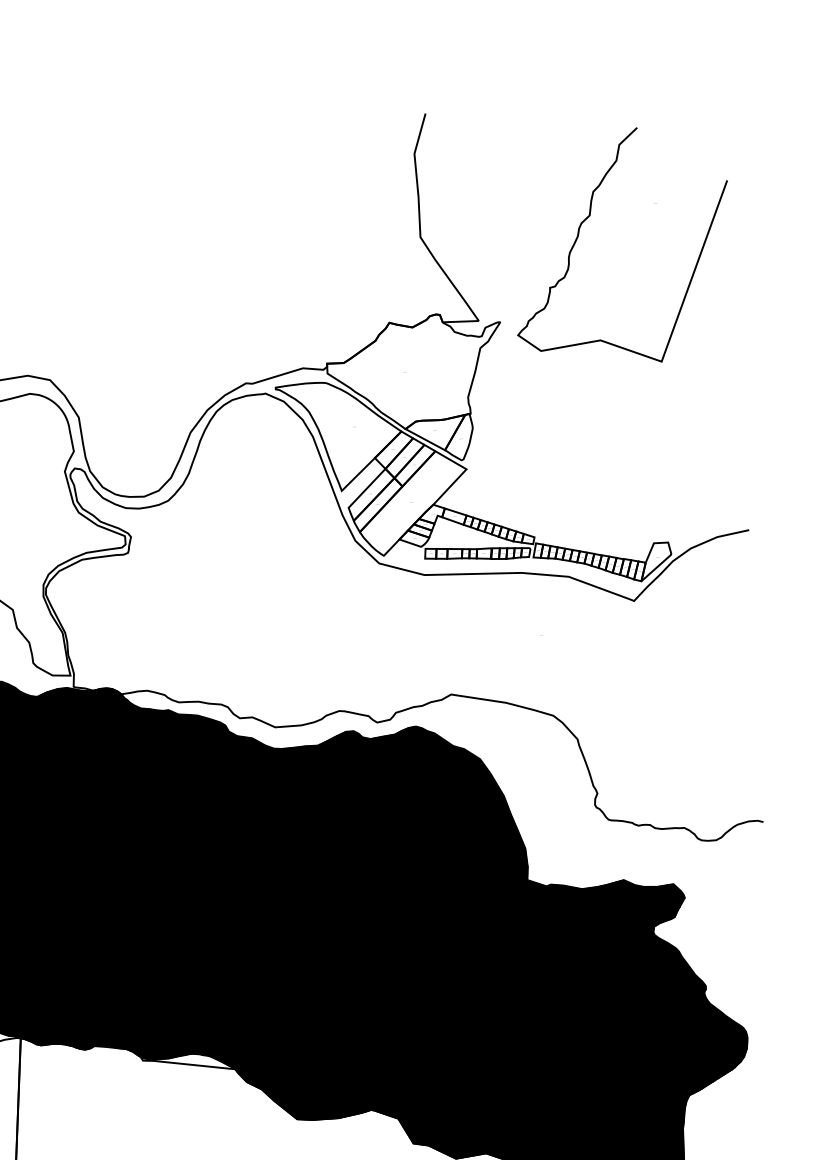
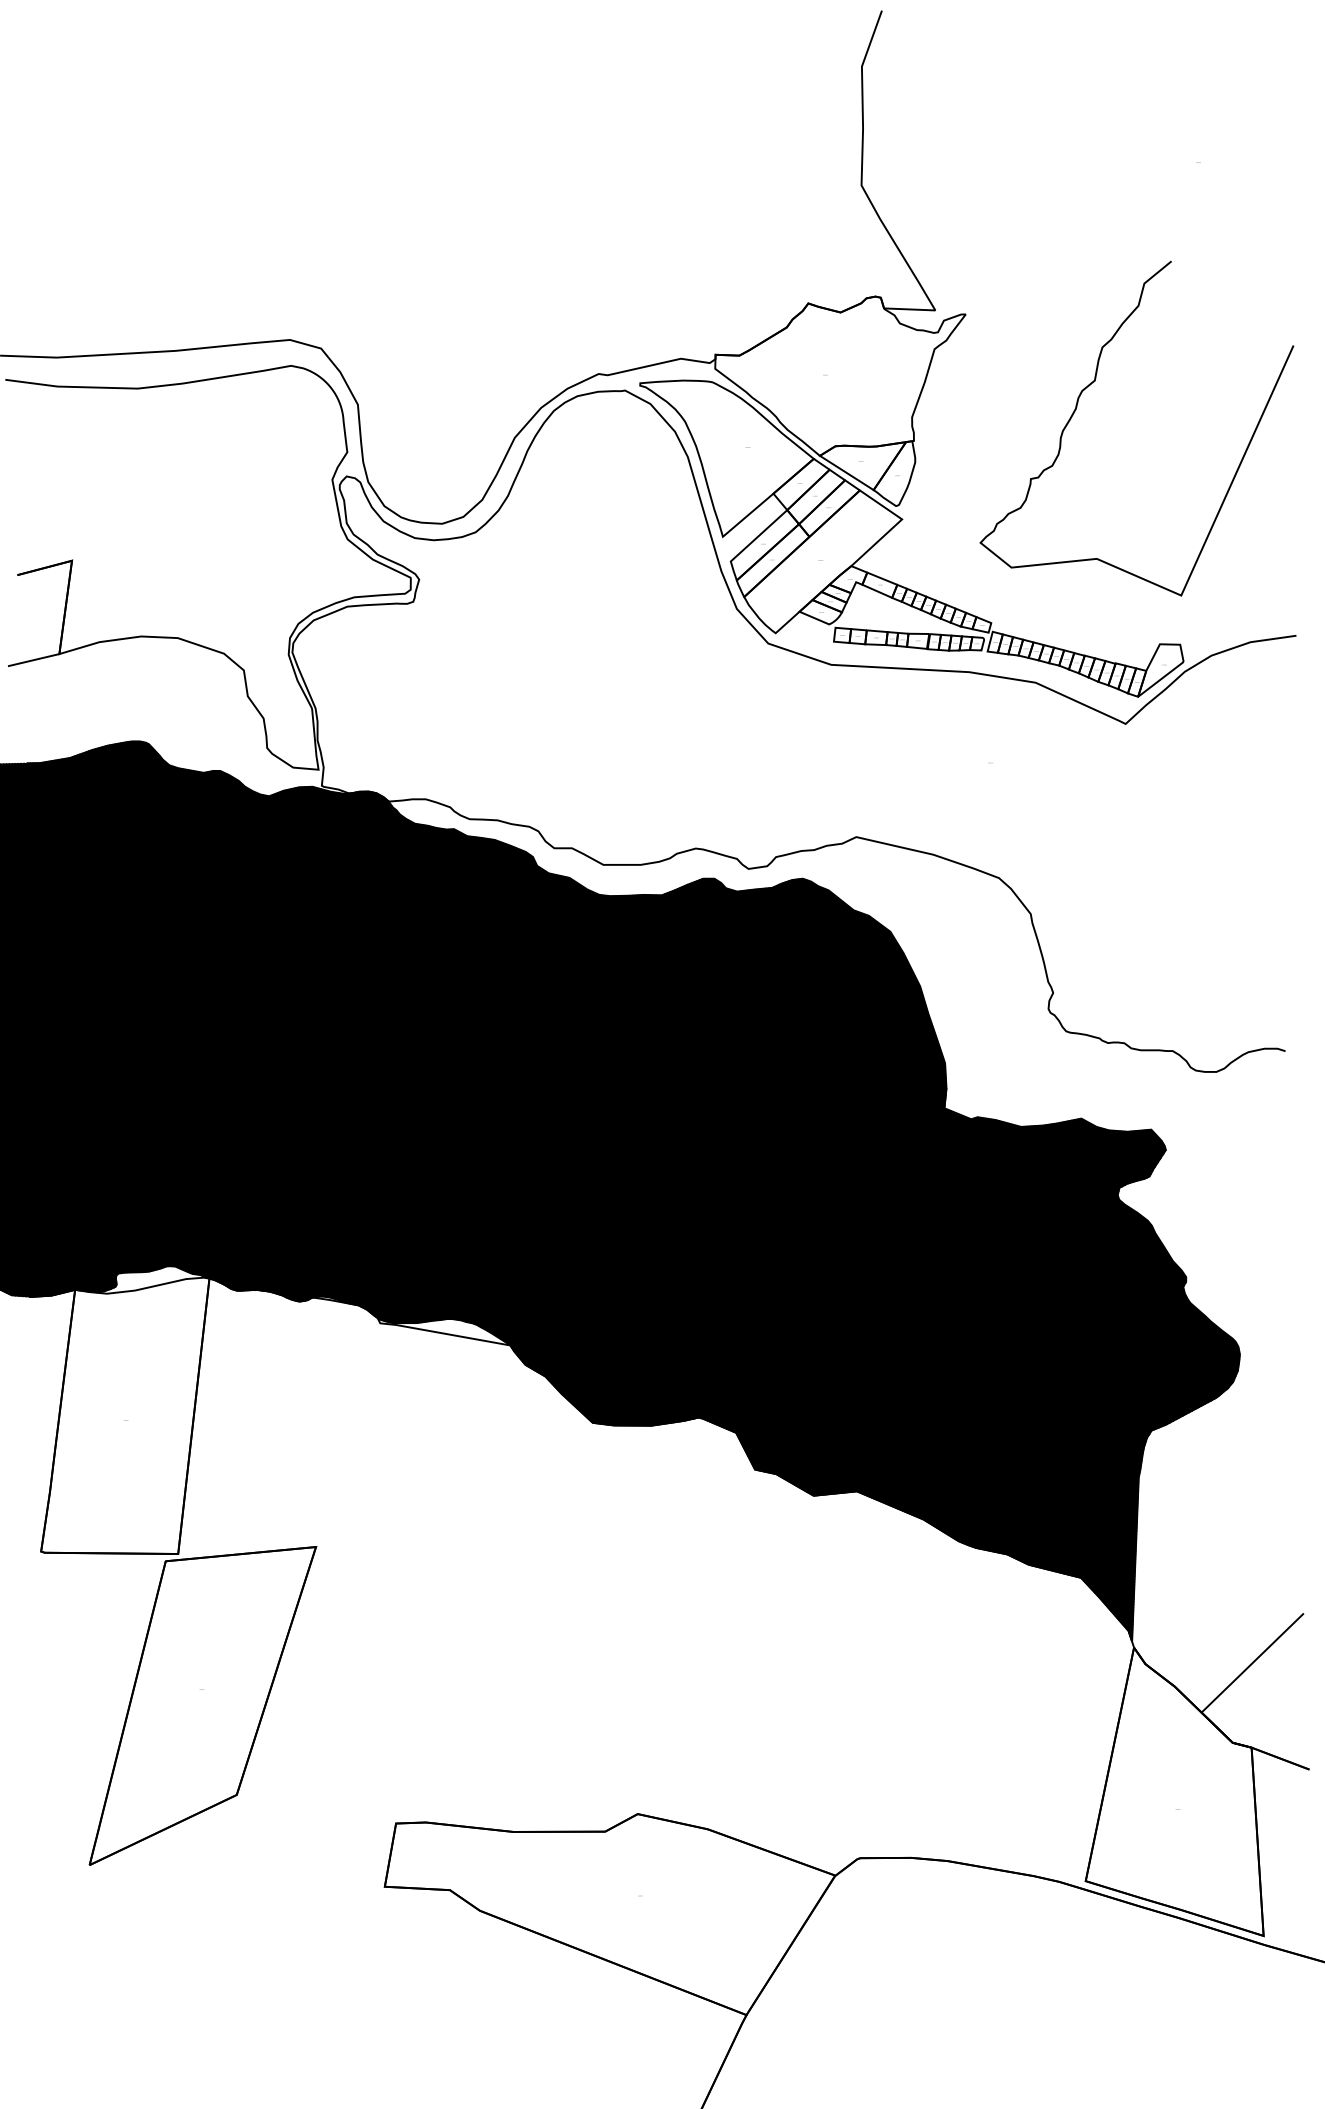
curve: (589, 216) -> (1094, 382), moved

